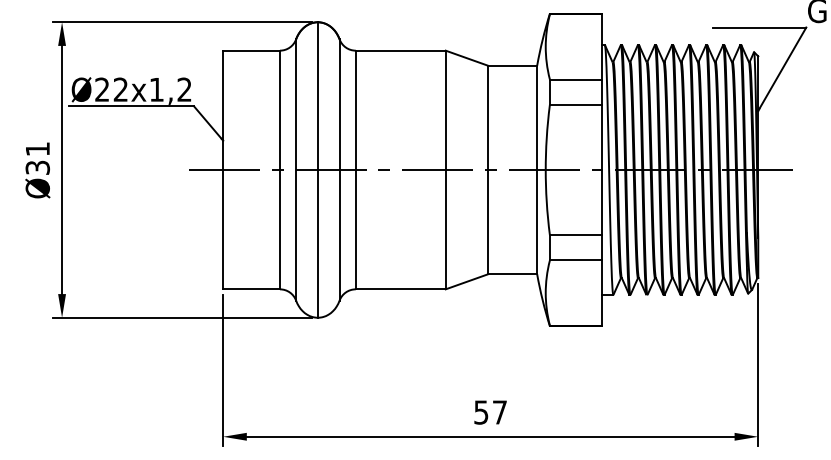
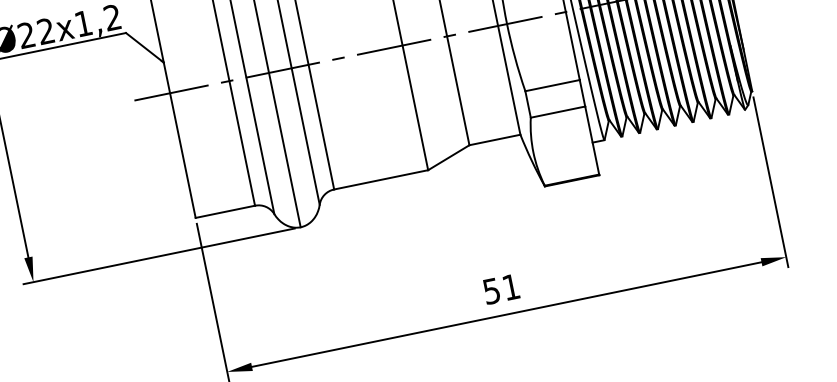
text: (499, 412) -> (510, 287), 57 -> 51

